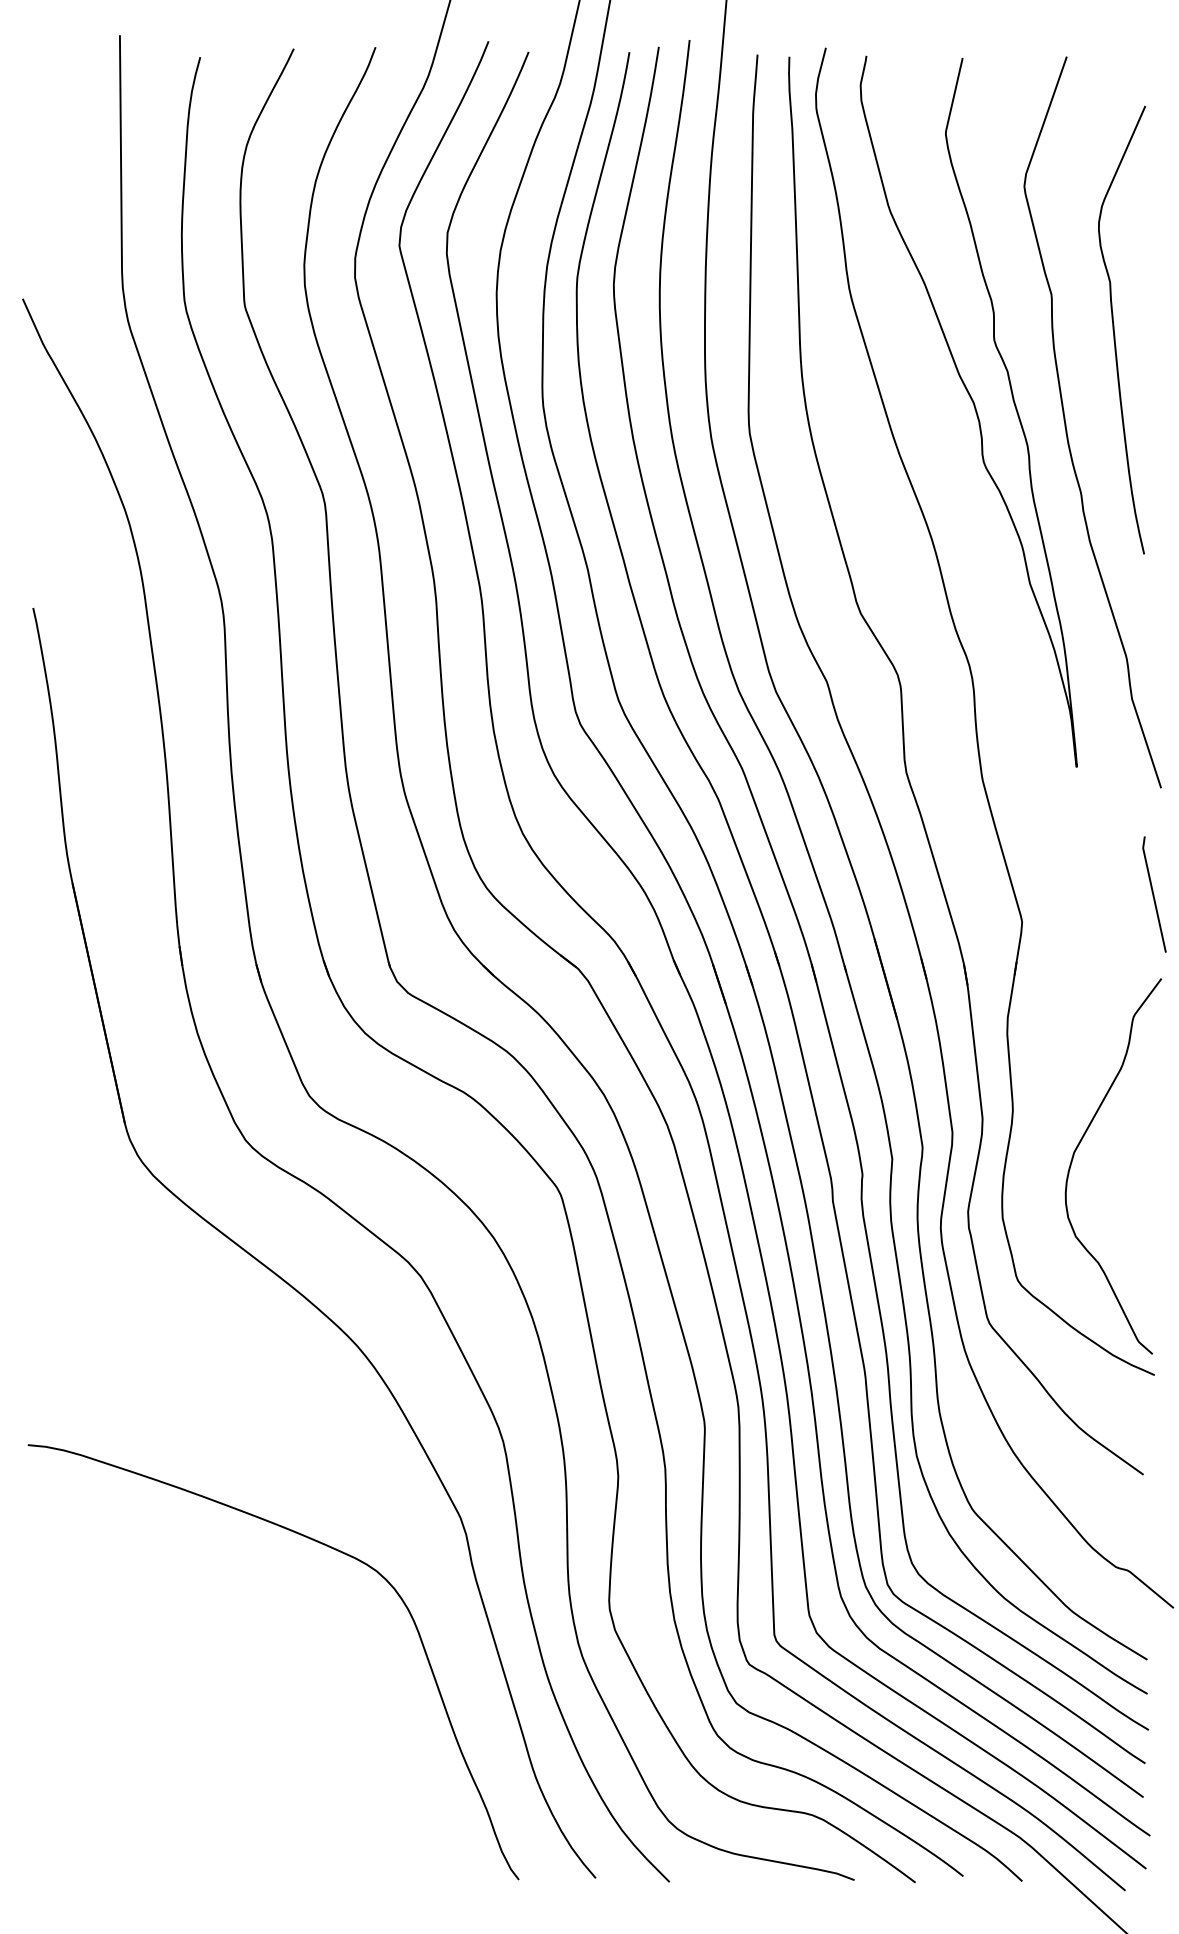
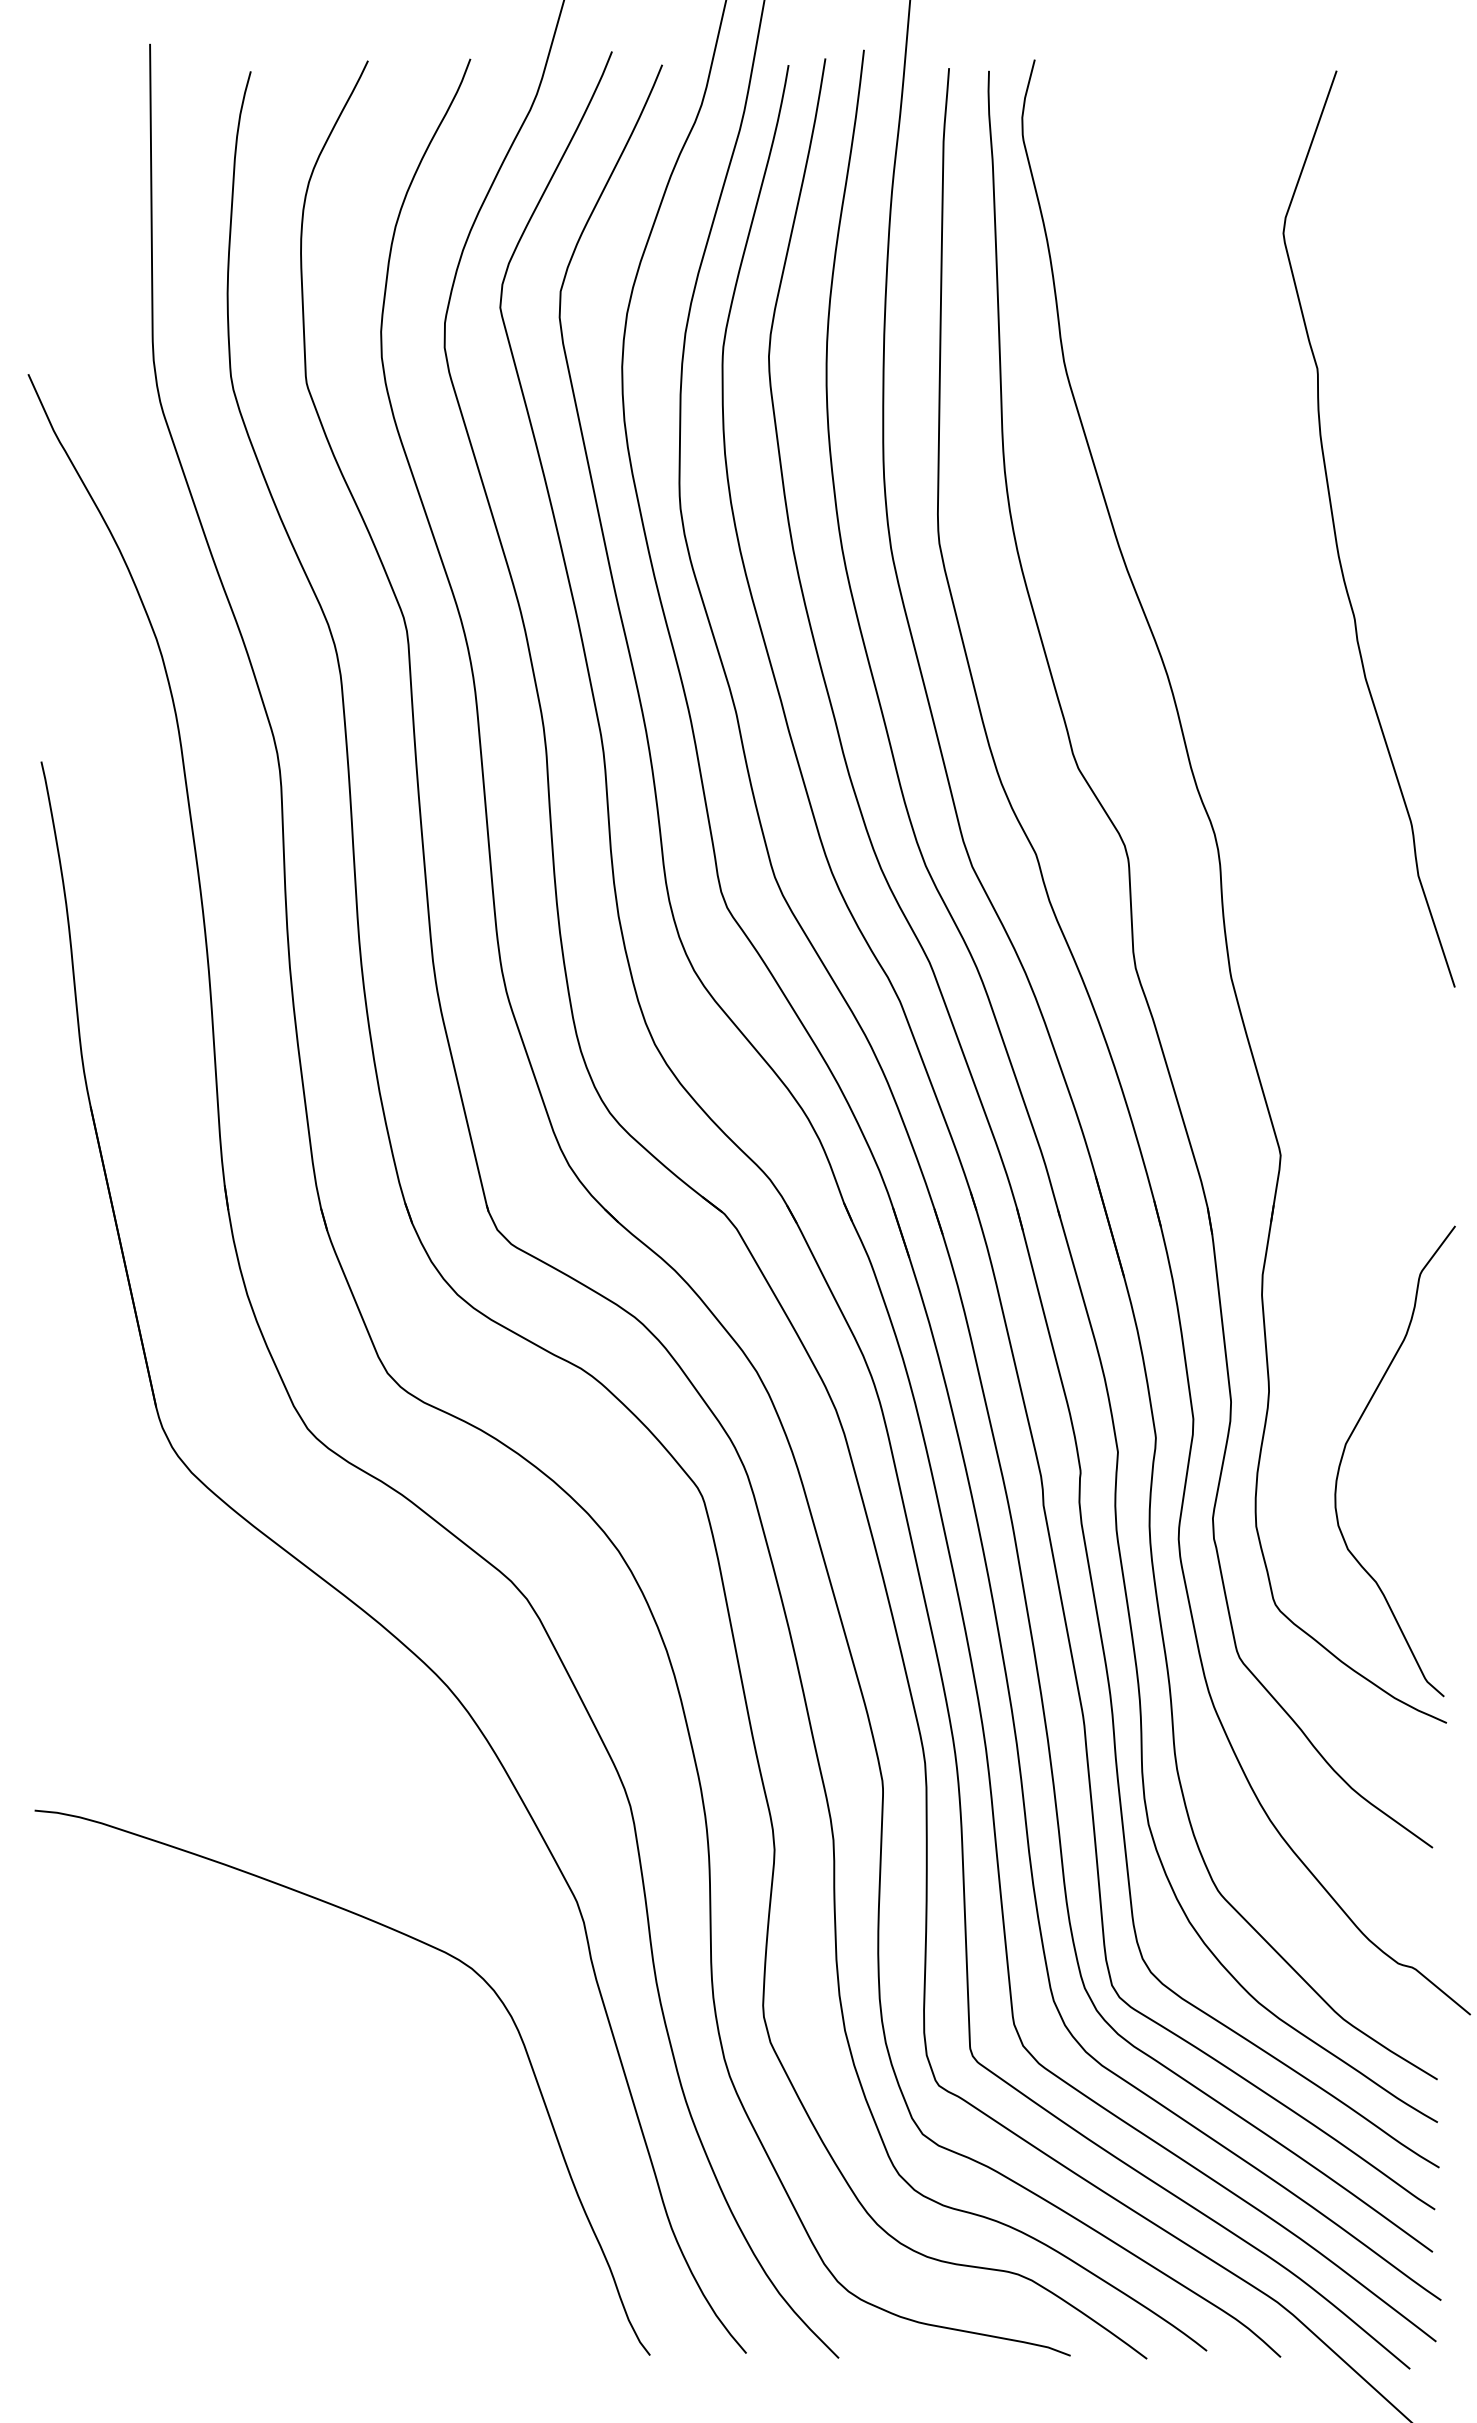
curve: (1114, 330) -> (1396, 413), removed
curve: (974, 409) -> (1221, 513), removed
line: (1153, 894) -> (1445, 1120), removed

